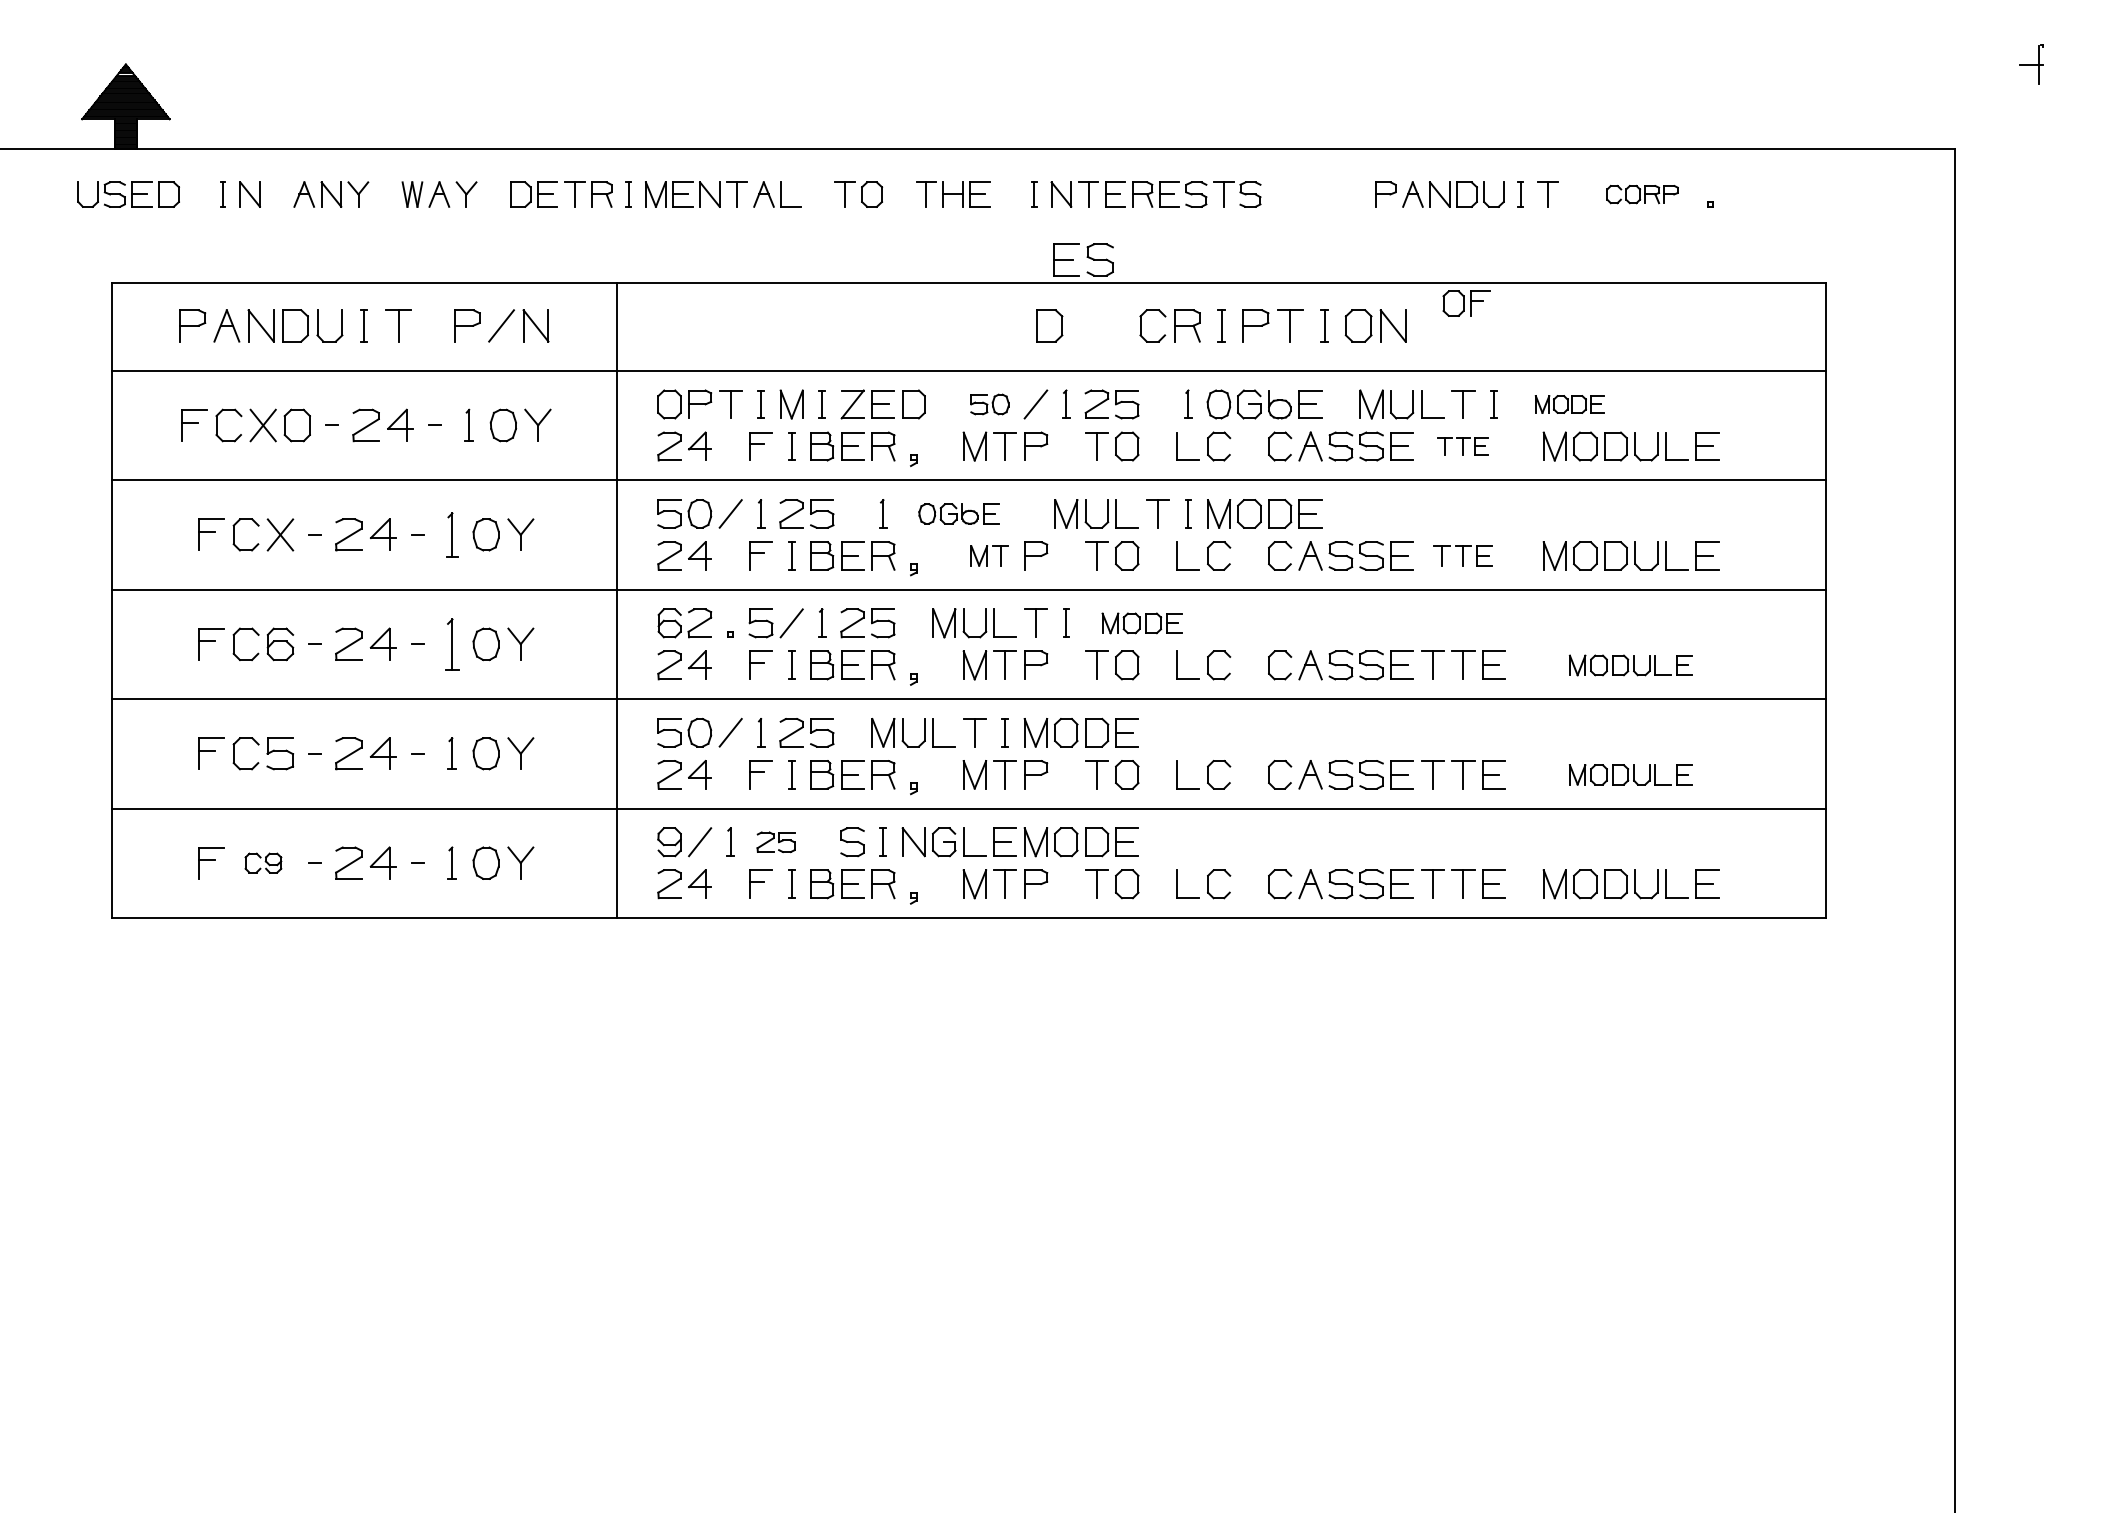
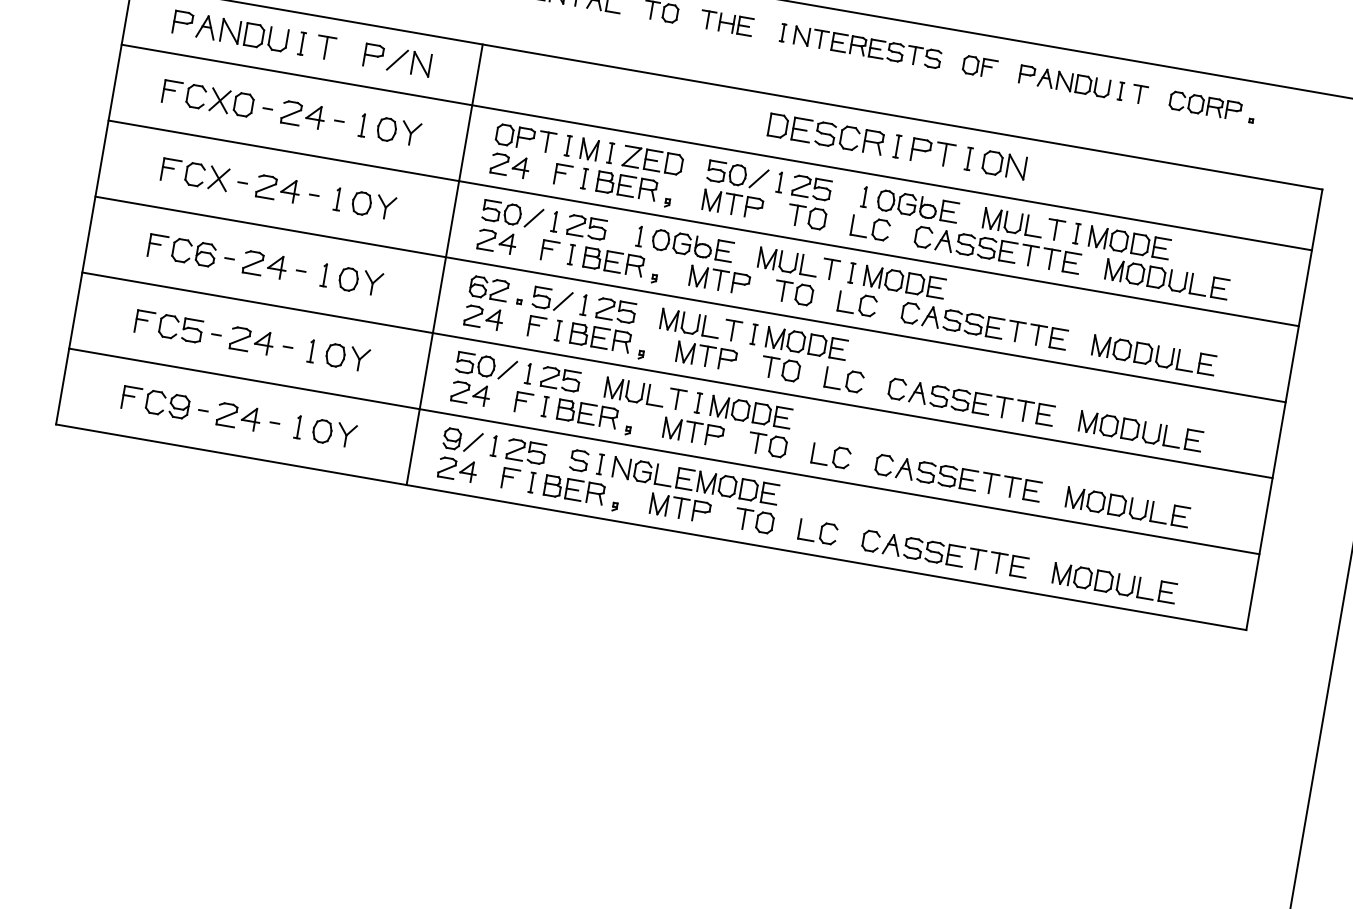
part: (1642, 194) -> (1205, 105), size x1.43
part: (1083, 259) -> (814, 131), moved
part: (1466, 303) -> (979, 66), moved
part: (989, 404) -> (726, 173), size x1.43
part: (1569, 404) -> (1129, 242), size x1.67
part: (1463, 446) -> (1050, 259), size x1.67
part: (958, 513) -> (692, 245), size x1.43
part: (451, 534) -> (337, 199), size x0.71
part: (989, 555) -> (708, 278), size x1.43
part: (1463, 555) -> (1037, 334), size x1.43
part: (1141, 623) -> (806, 343), size x1.43
part: (451, 643) -> (324, 274), size x0.62
part: (1630, 665) -> (1140, 431), size x1.43
part: (1630, 774) -> (1127, 507), size x1.43
part: (775, 842) -> (525, 451), size x1.43
part: (263, 862) -> (167, 404), size x1.67

